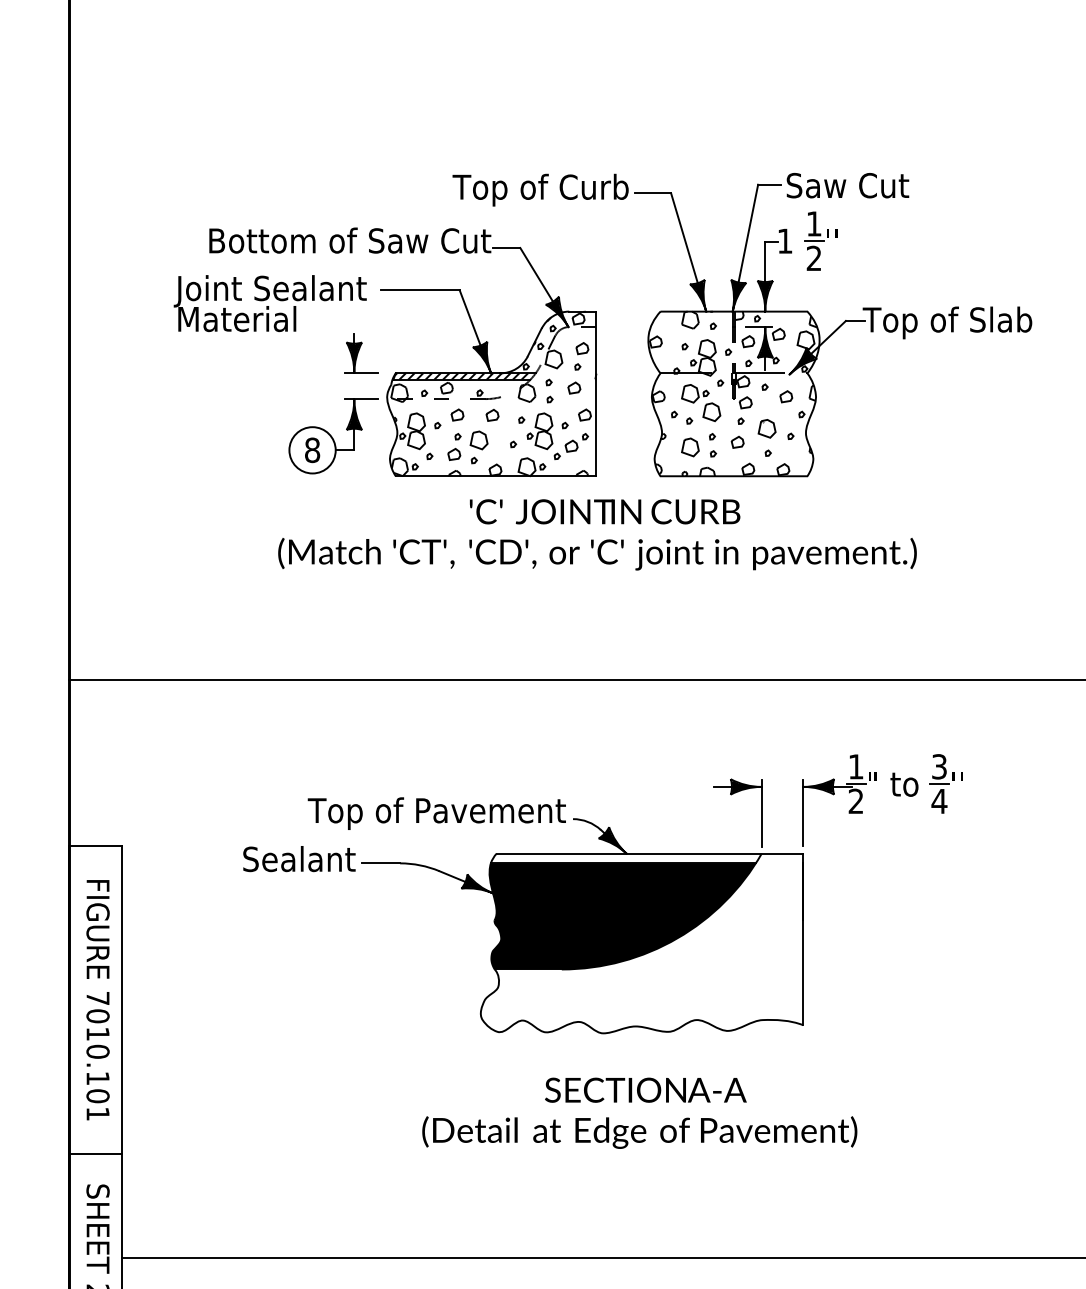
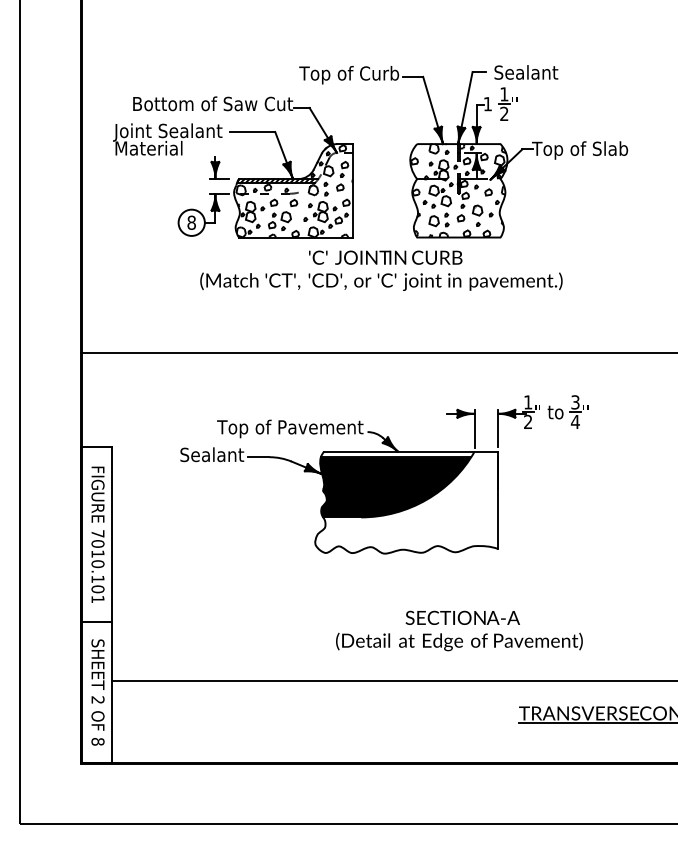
text: (840, 185) -> (519, 72), Saw Cut -> Sealant
part: (379, 372) -> (229, 178), moved
text: (639, 1112) -> (459, 630), moved

